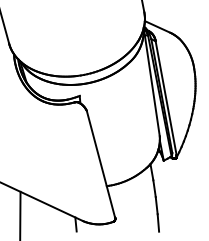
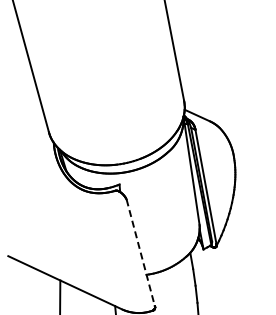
line: (100, 164) -> (140, 253), solid -> dashed

